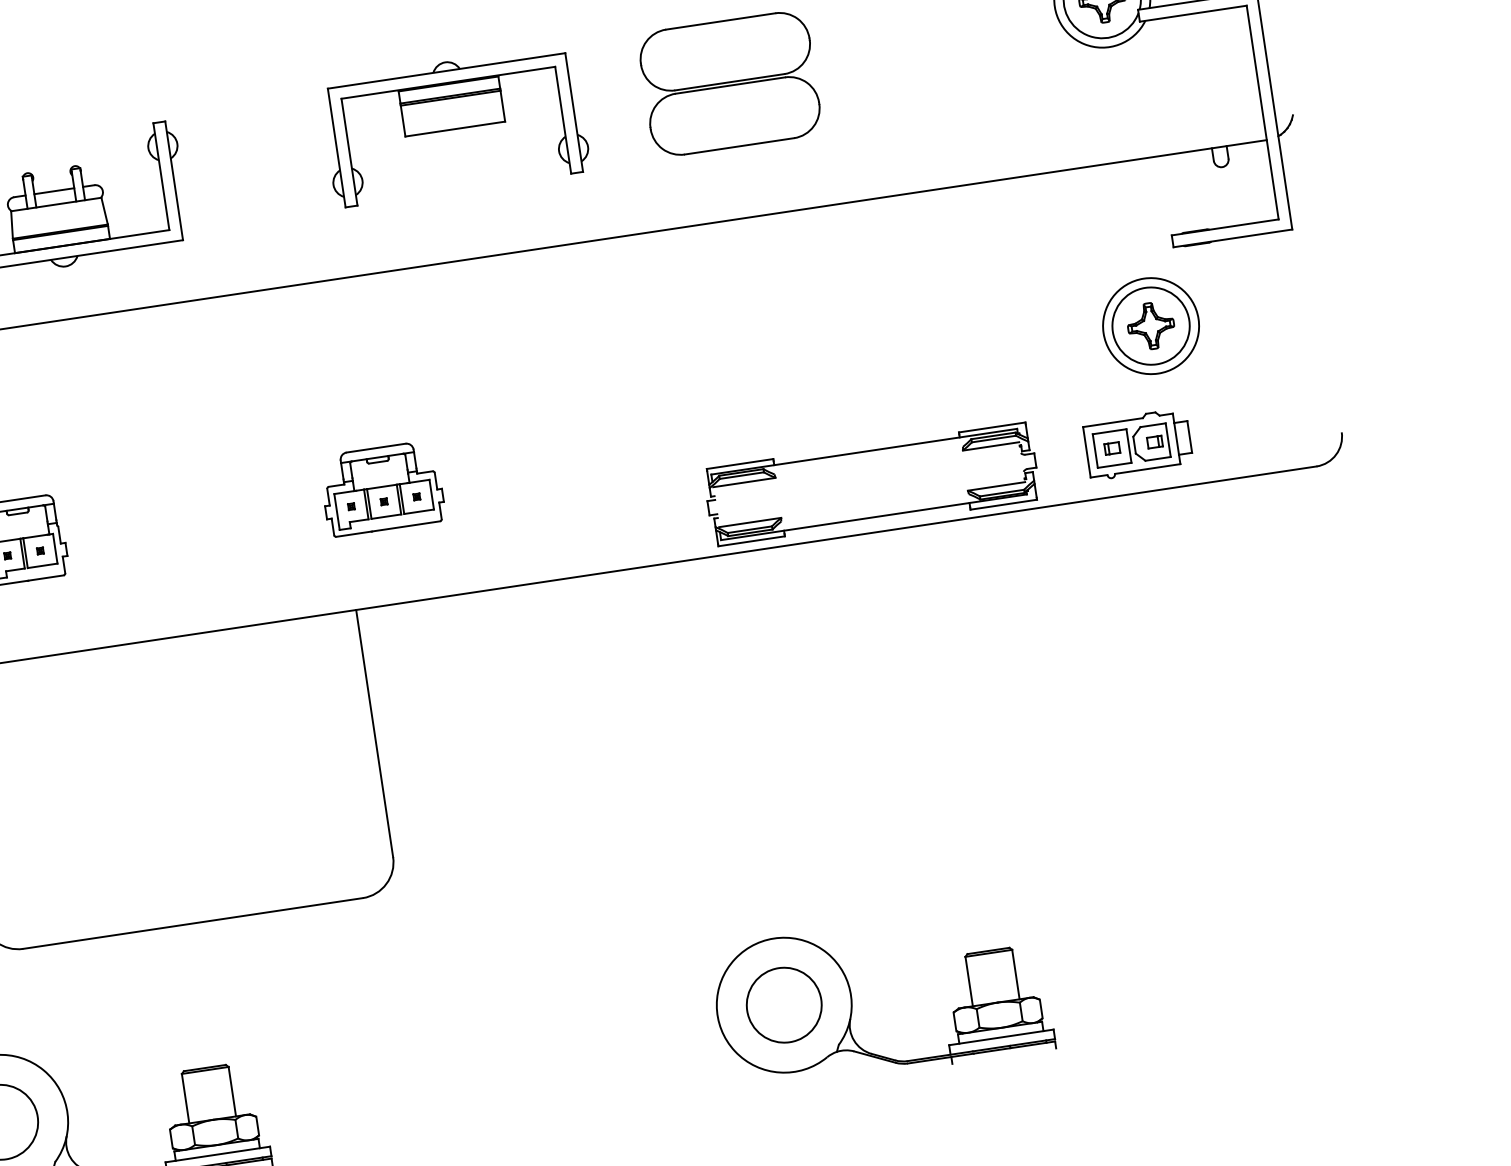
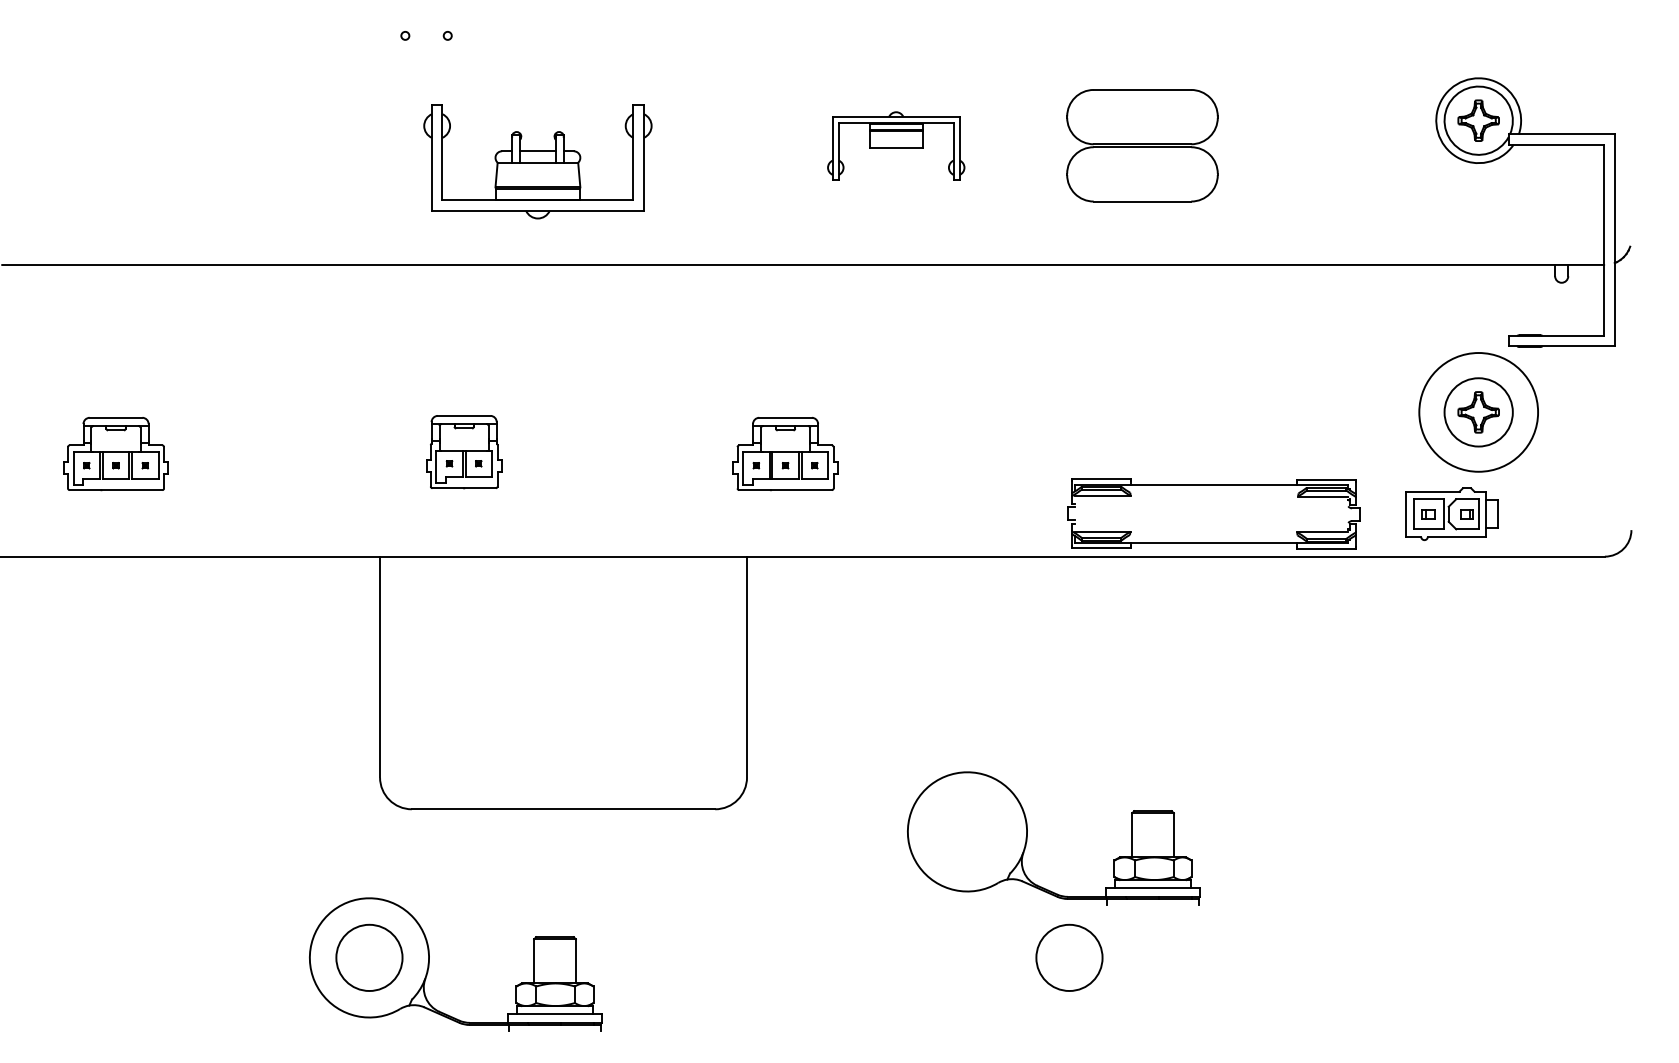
part: (453, 124) -> (895, 145), size x0.6
circle: (1150, 325) -> (1478, 411), size x1.4
part: (852, 1002) -> (1027, 838), moved

